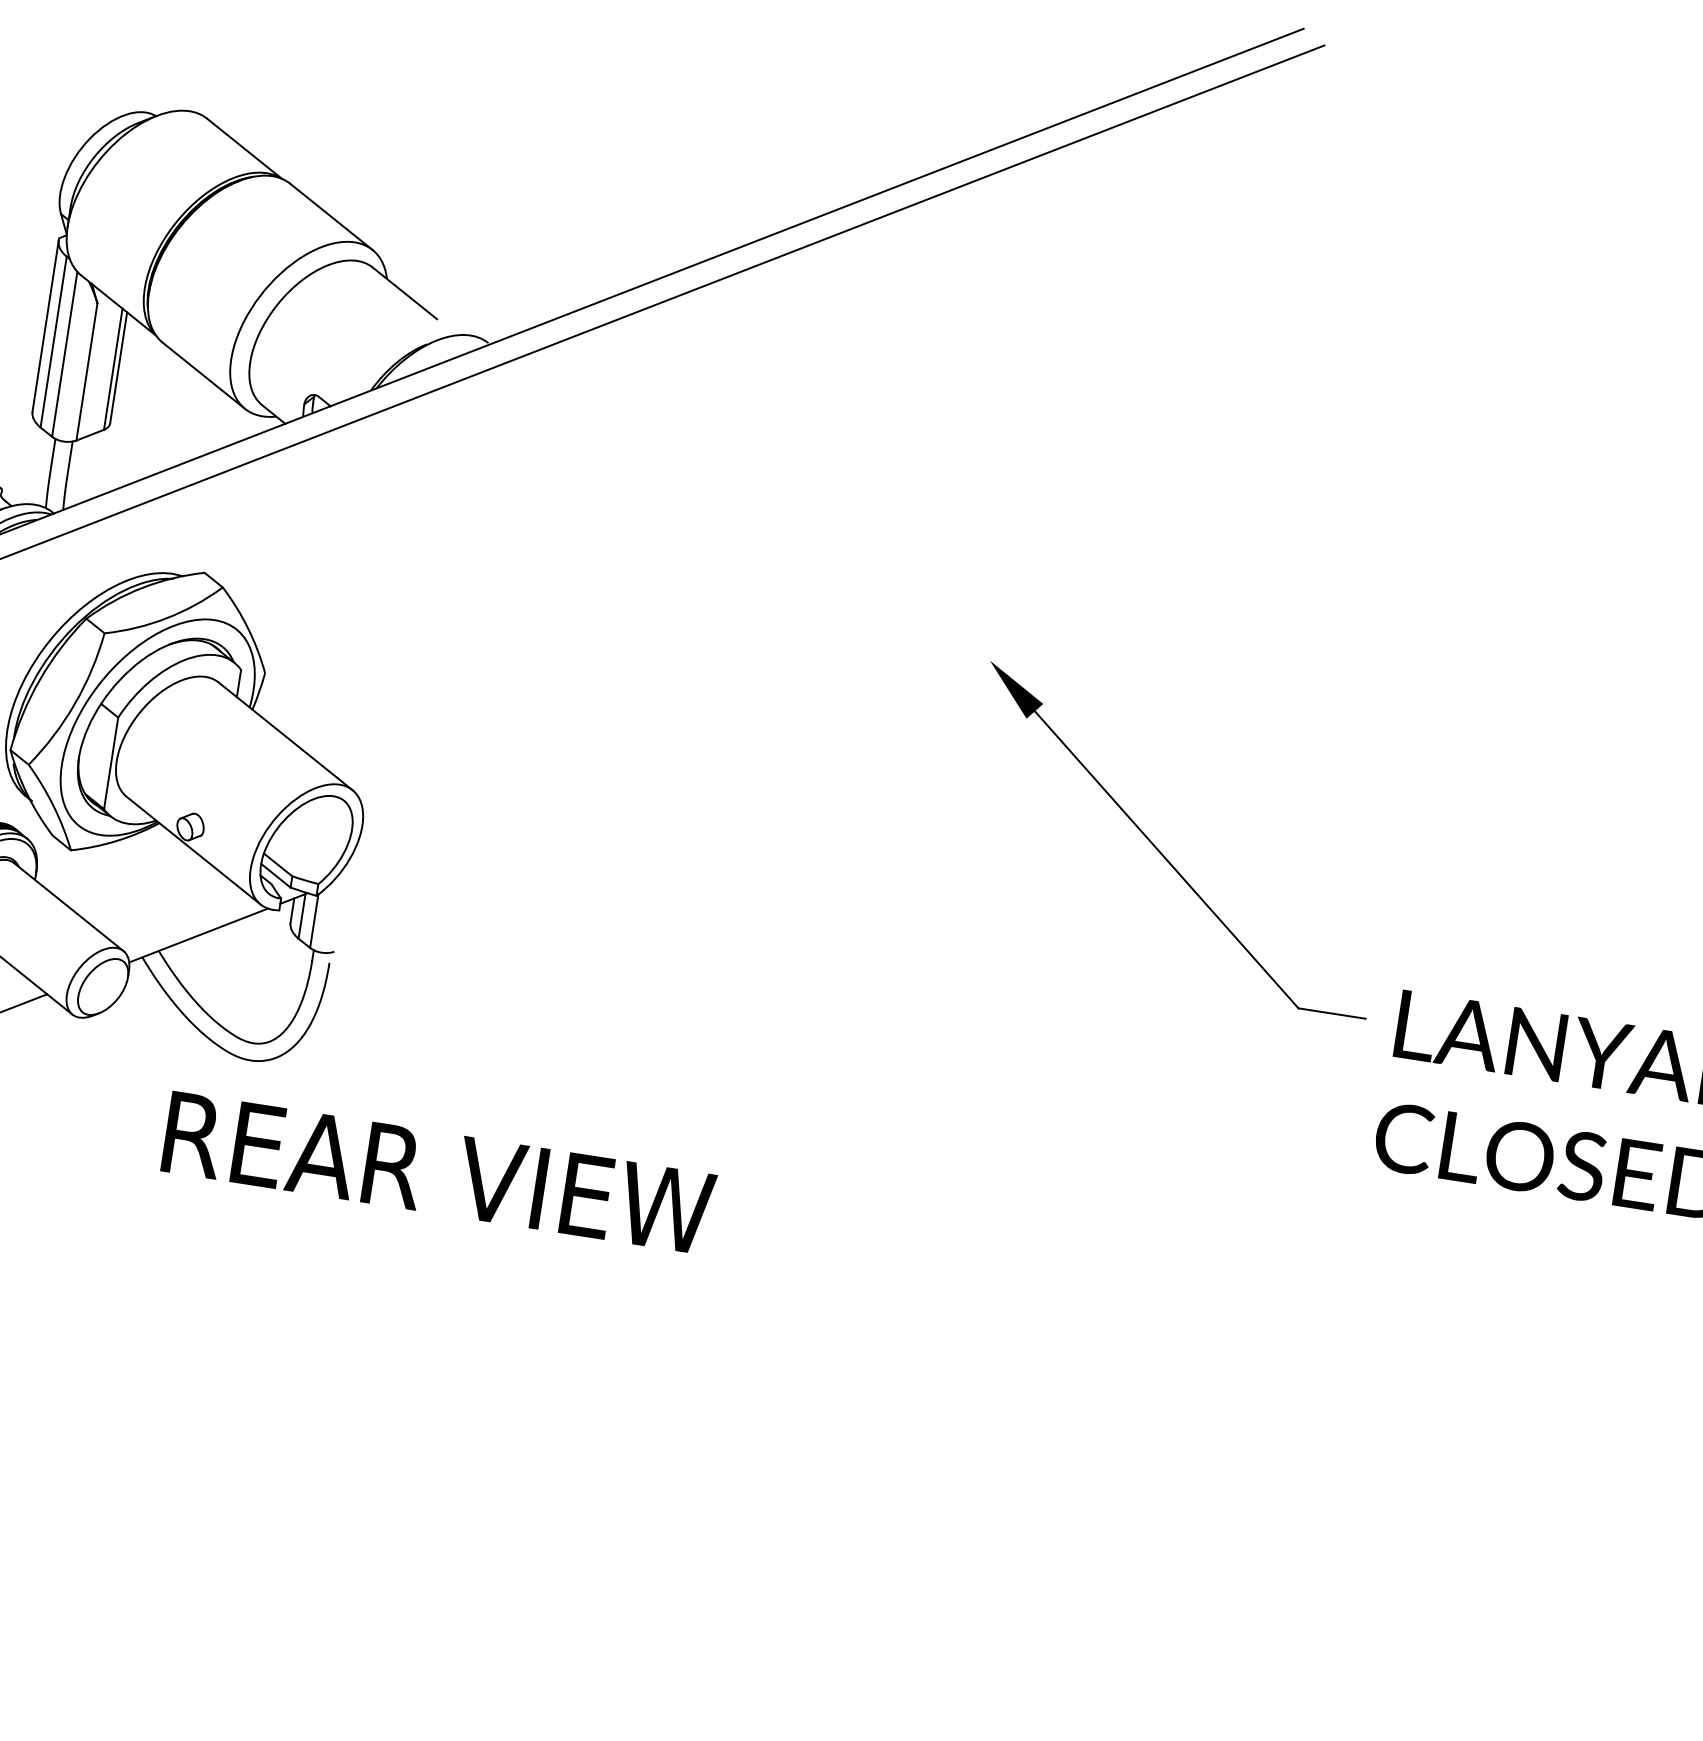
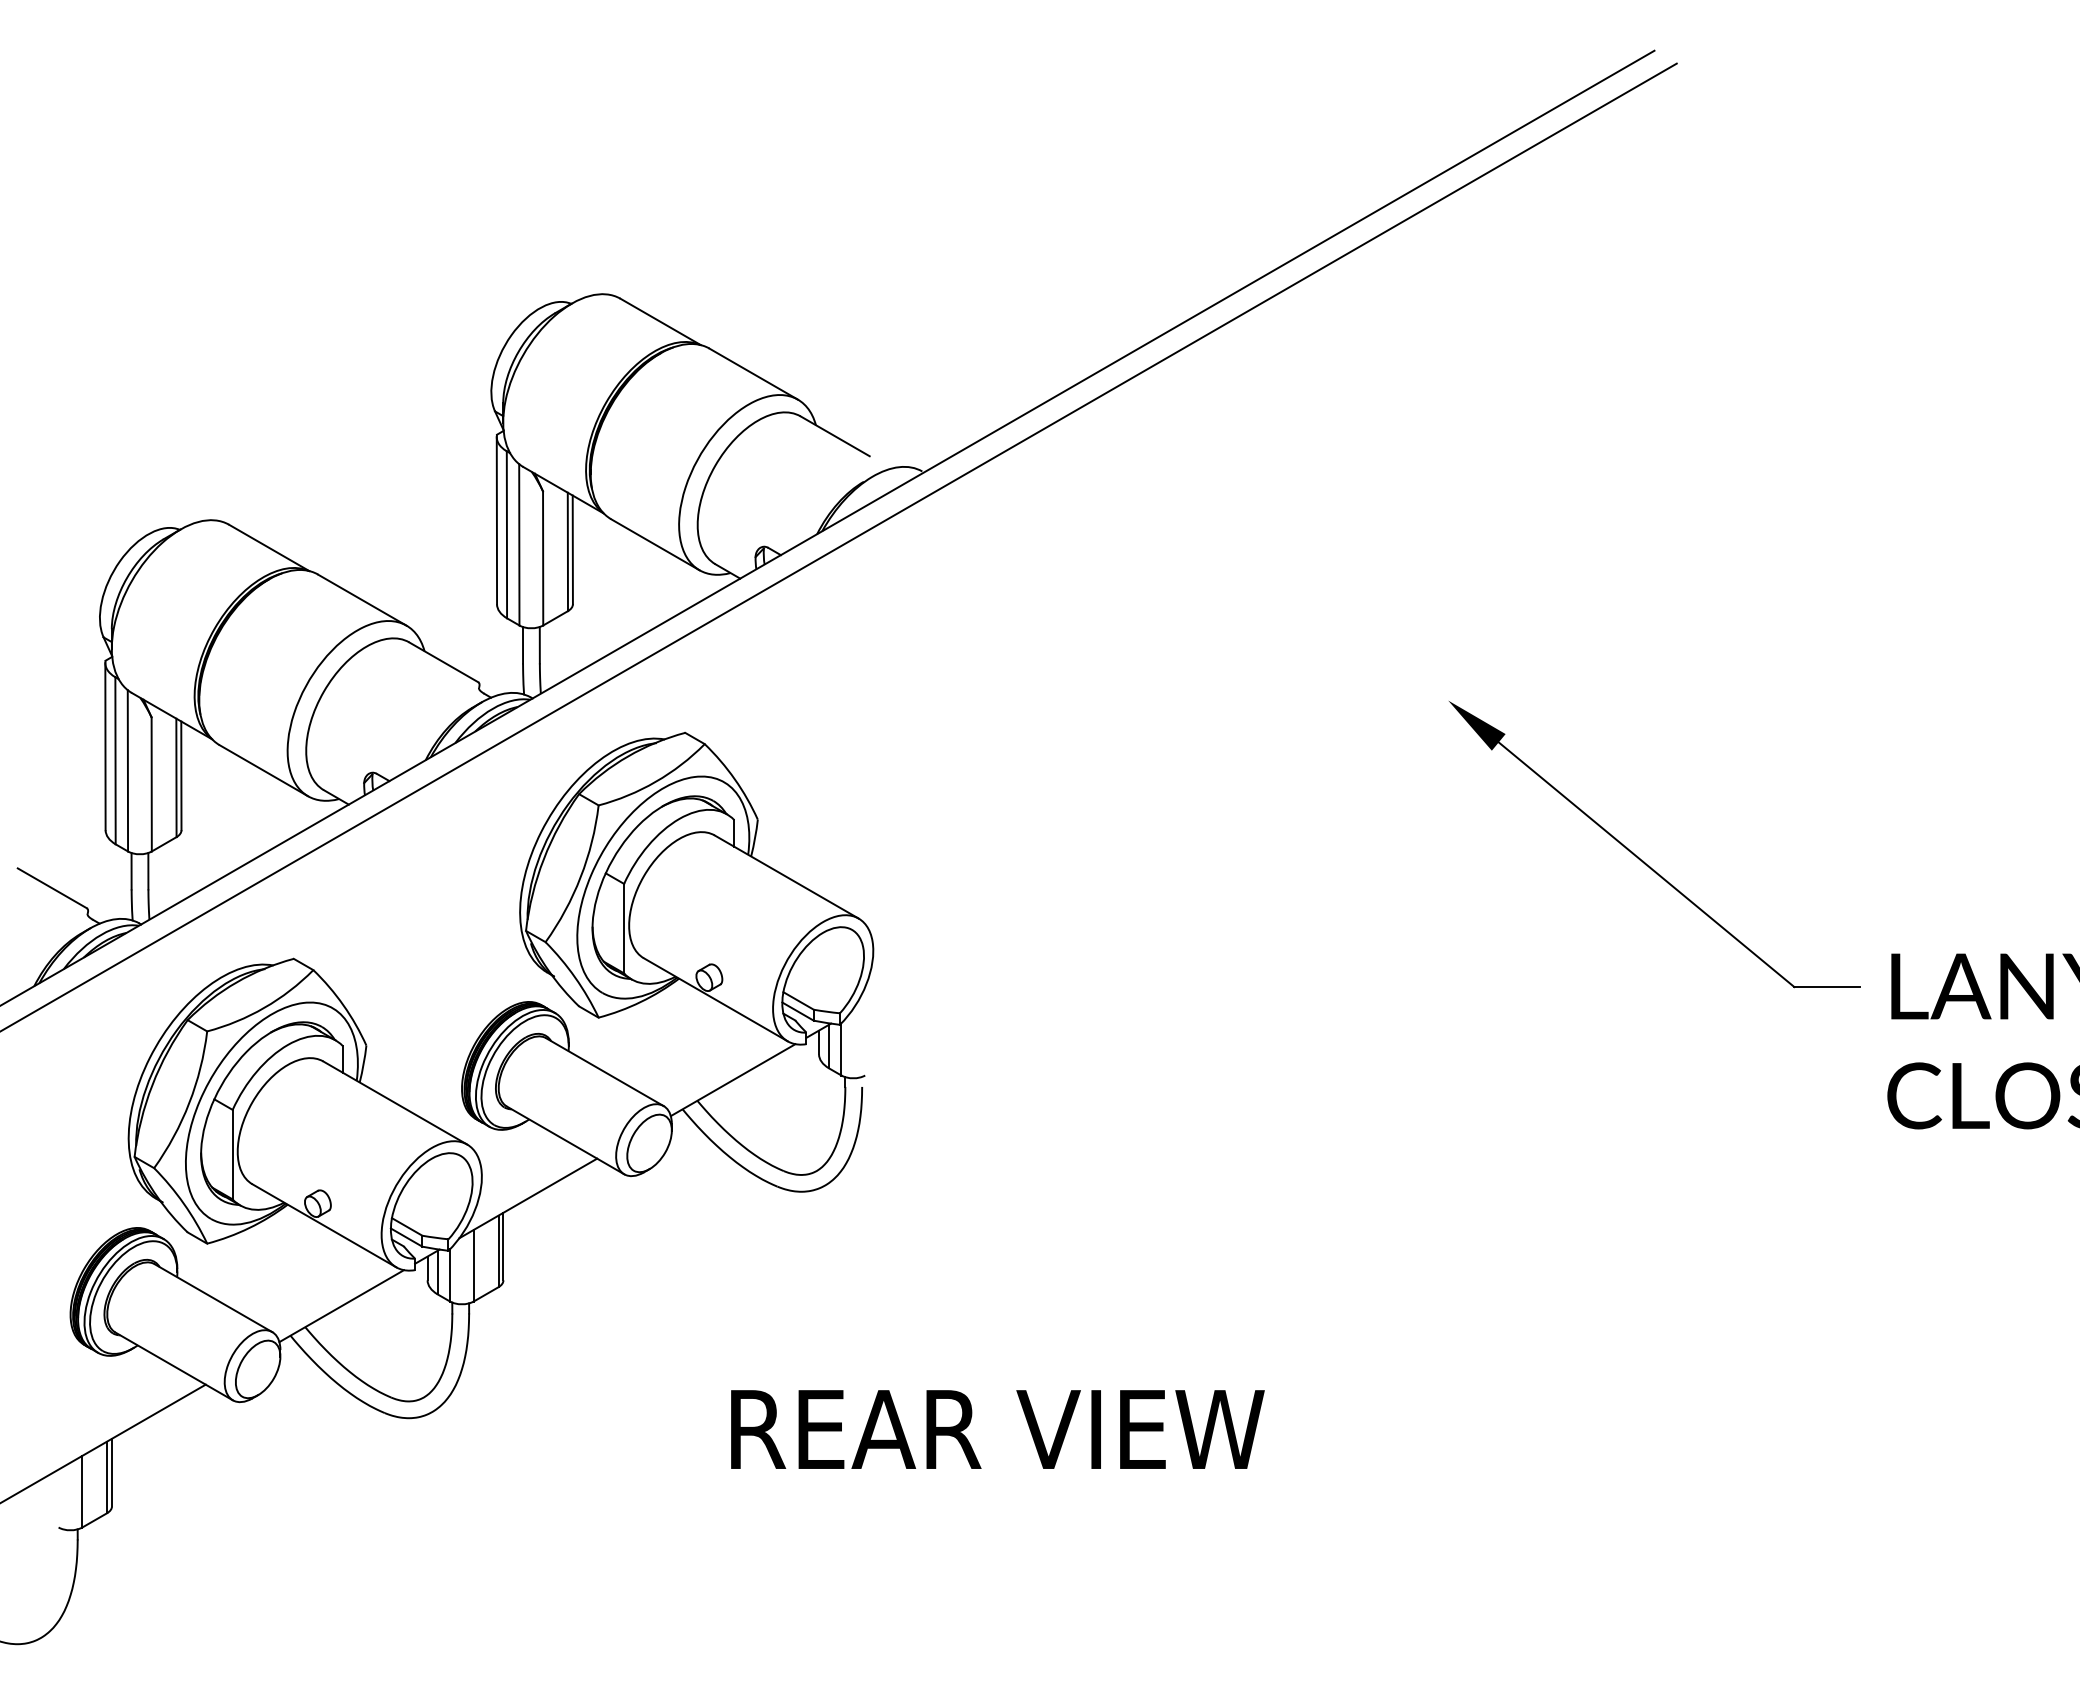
text: (438, 1173) -> (997, 1429), moved

